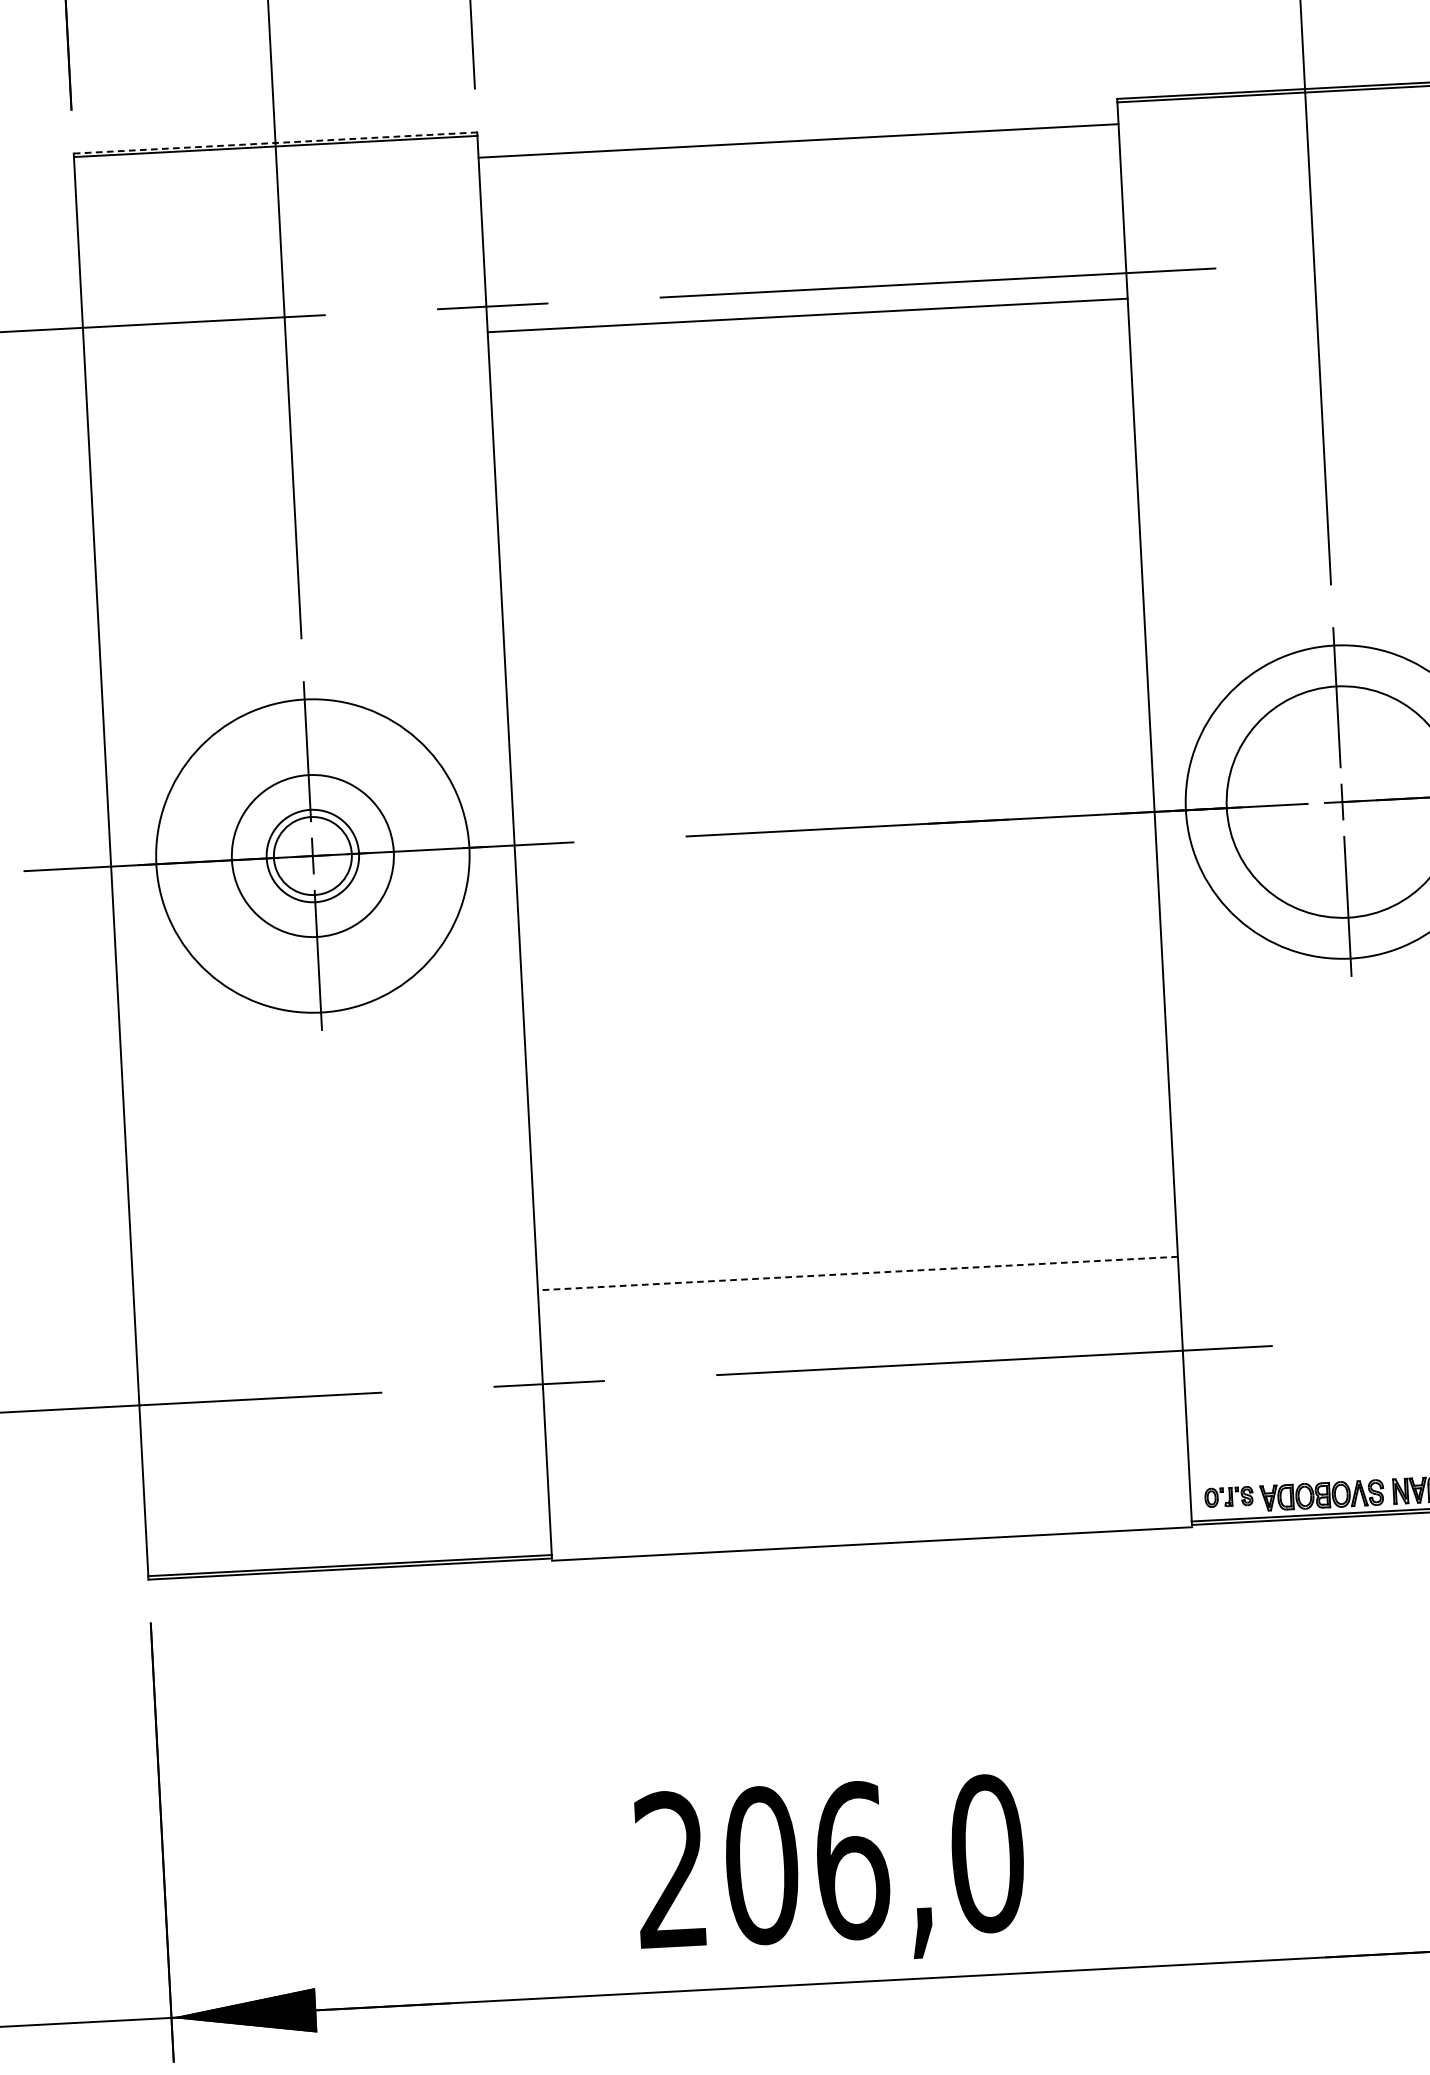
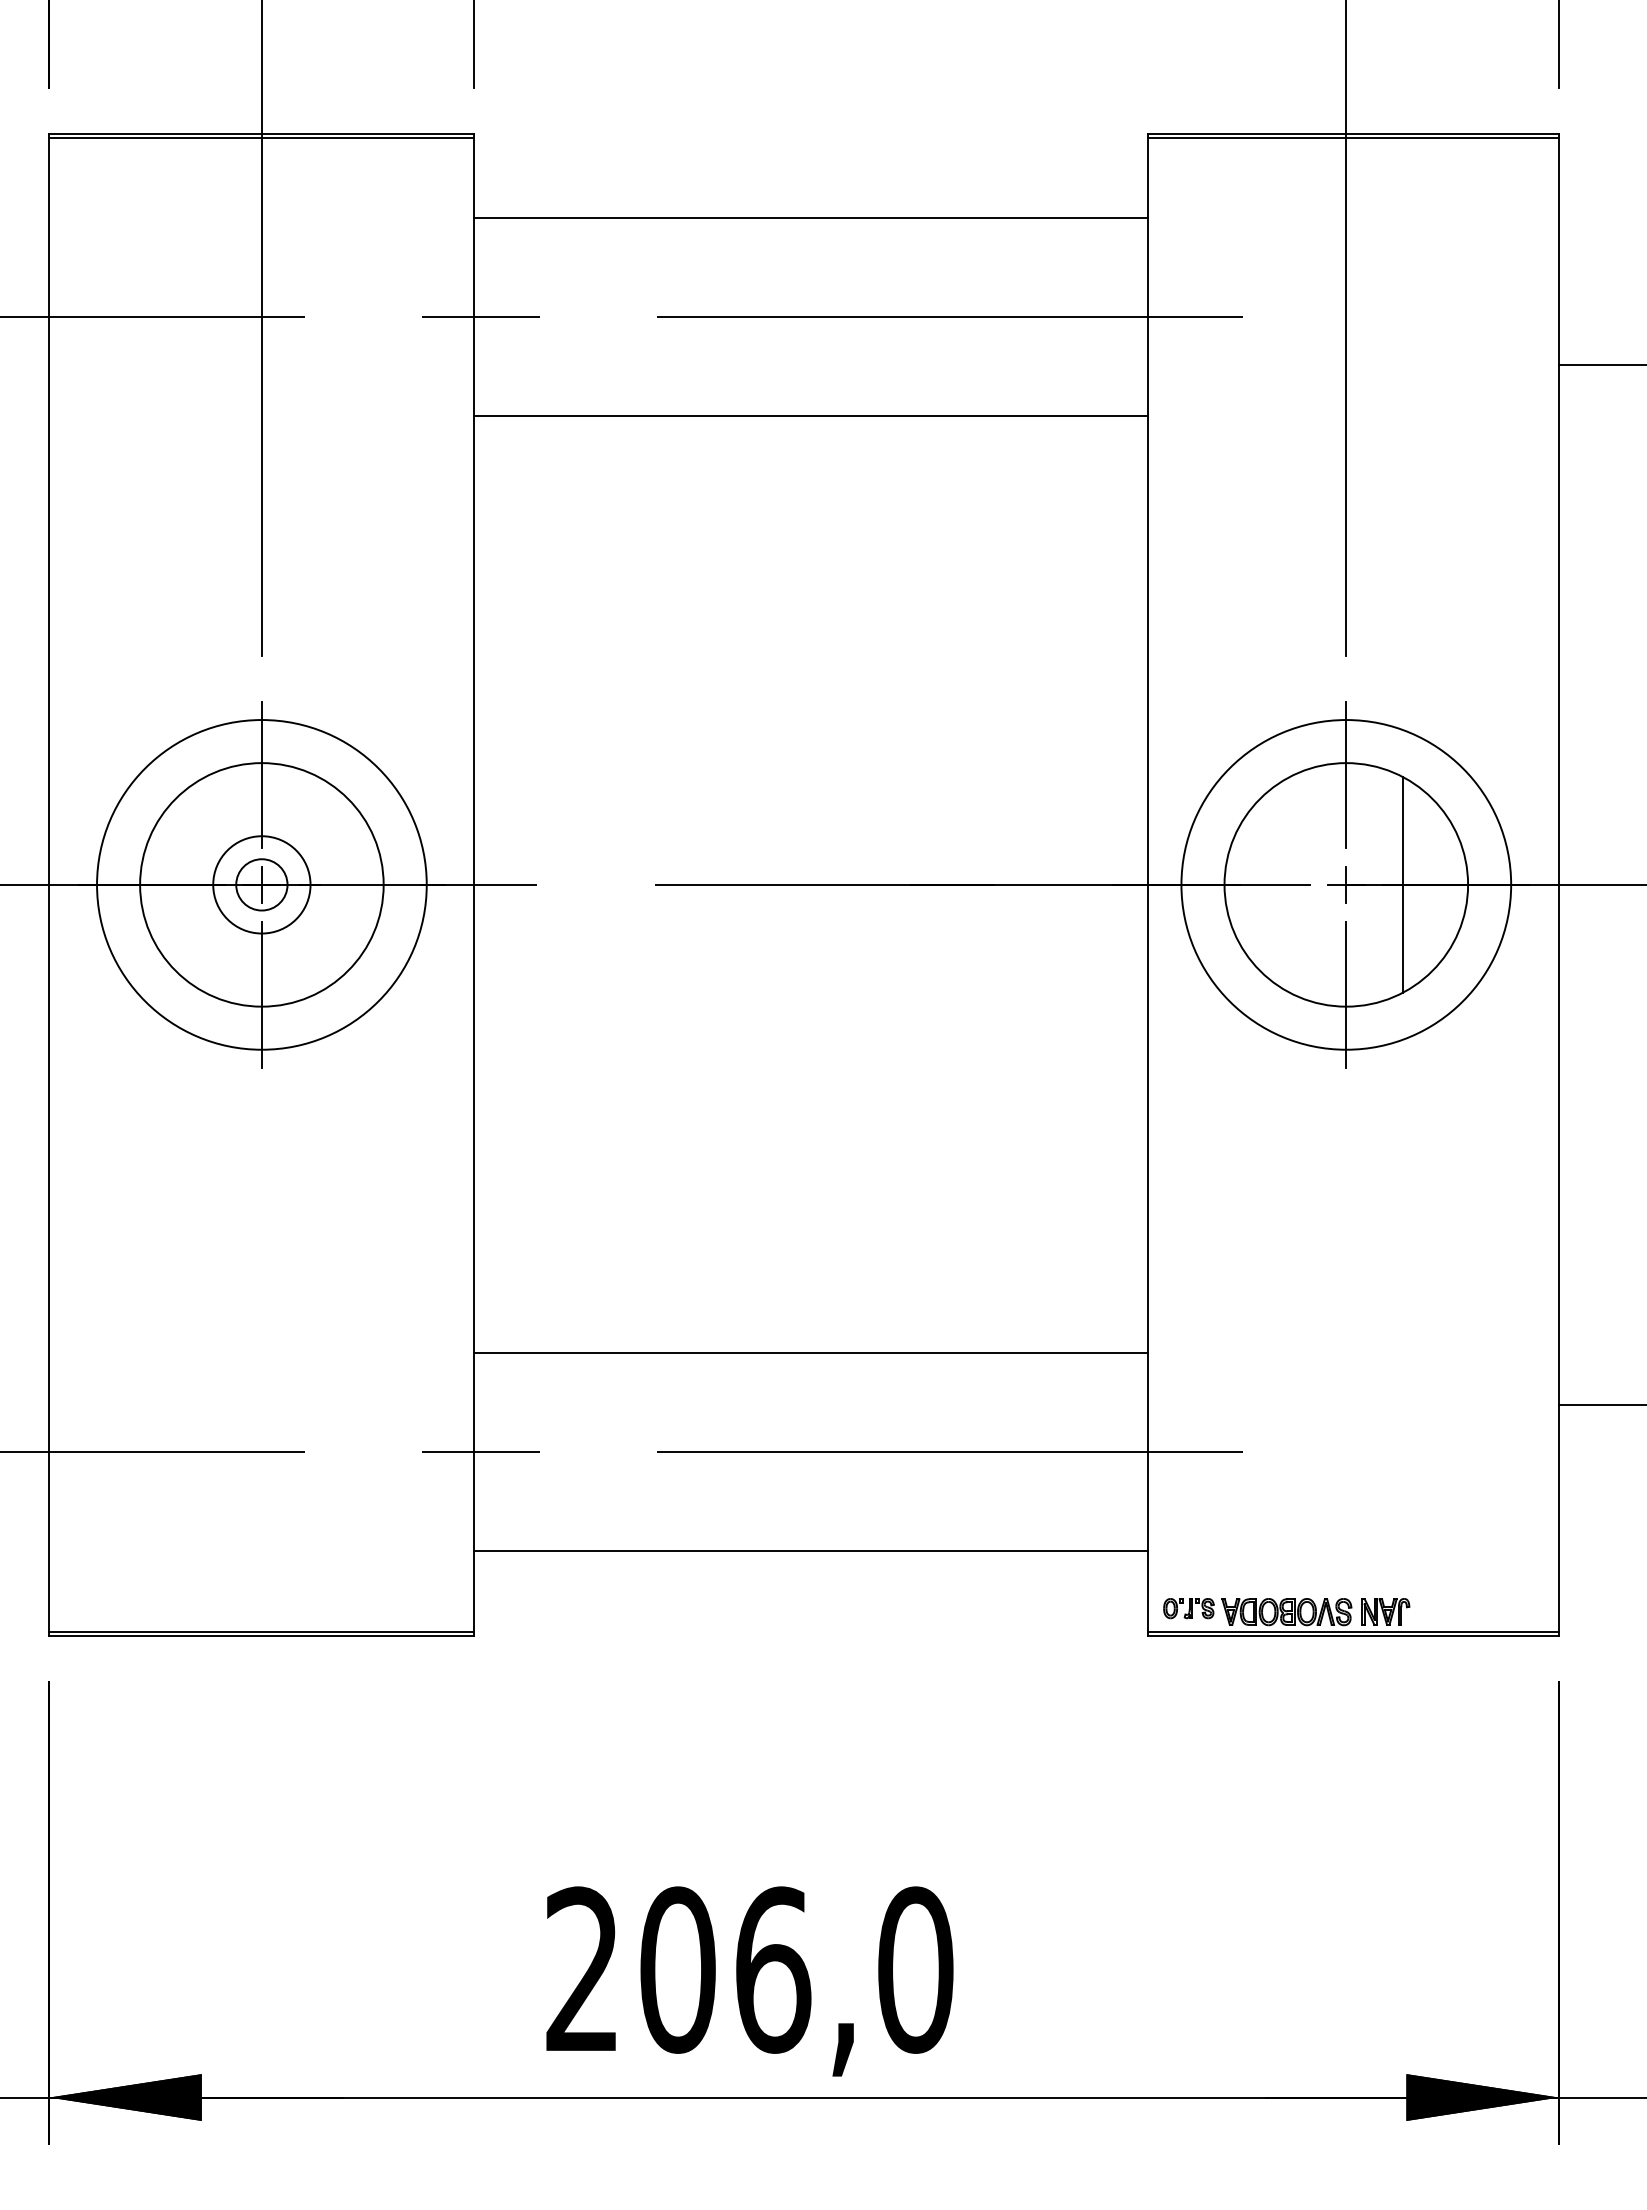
line: (798, 140) -> (811, 218), moved
line: (276, 142) -> (262, 133), dashed -> solid
line: (807, 315) -> (811, 416), moved
line: (1396, 798) -> (1403, 884), added
circle: (312, 855) -> (261, 884), size x0.62
circle: (312, 855) -> (261, 884), size x1.43
line: (857, 1273) -> (810, 1353), dashed -> solid
line: (872, 1544) -> (811, 1551), moved

